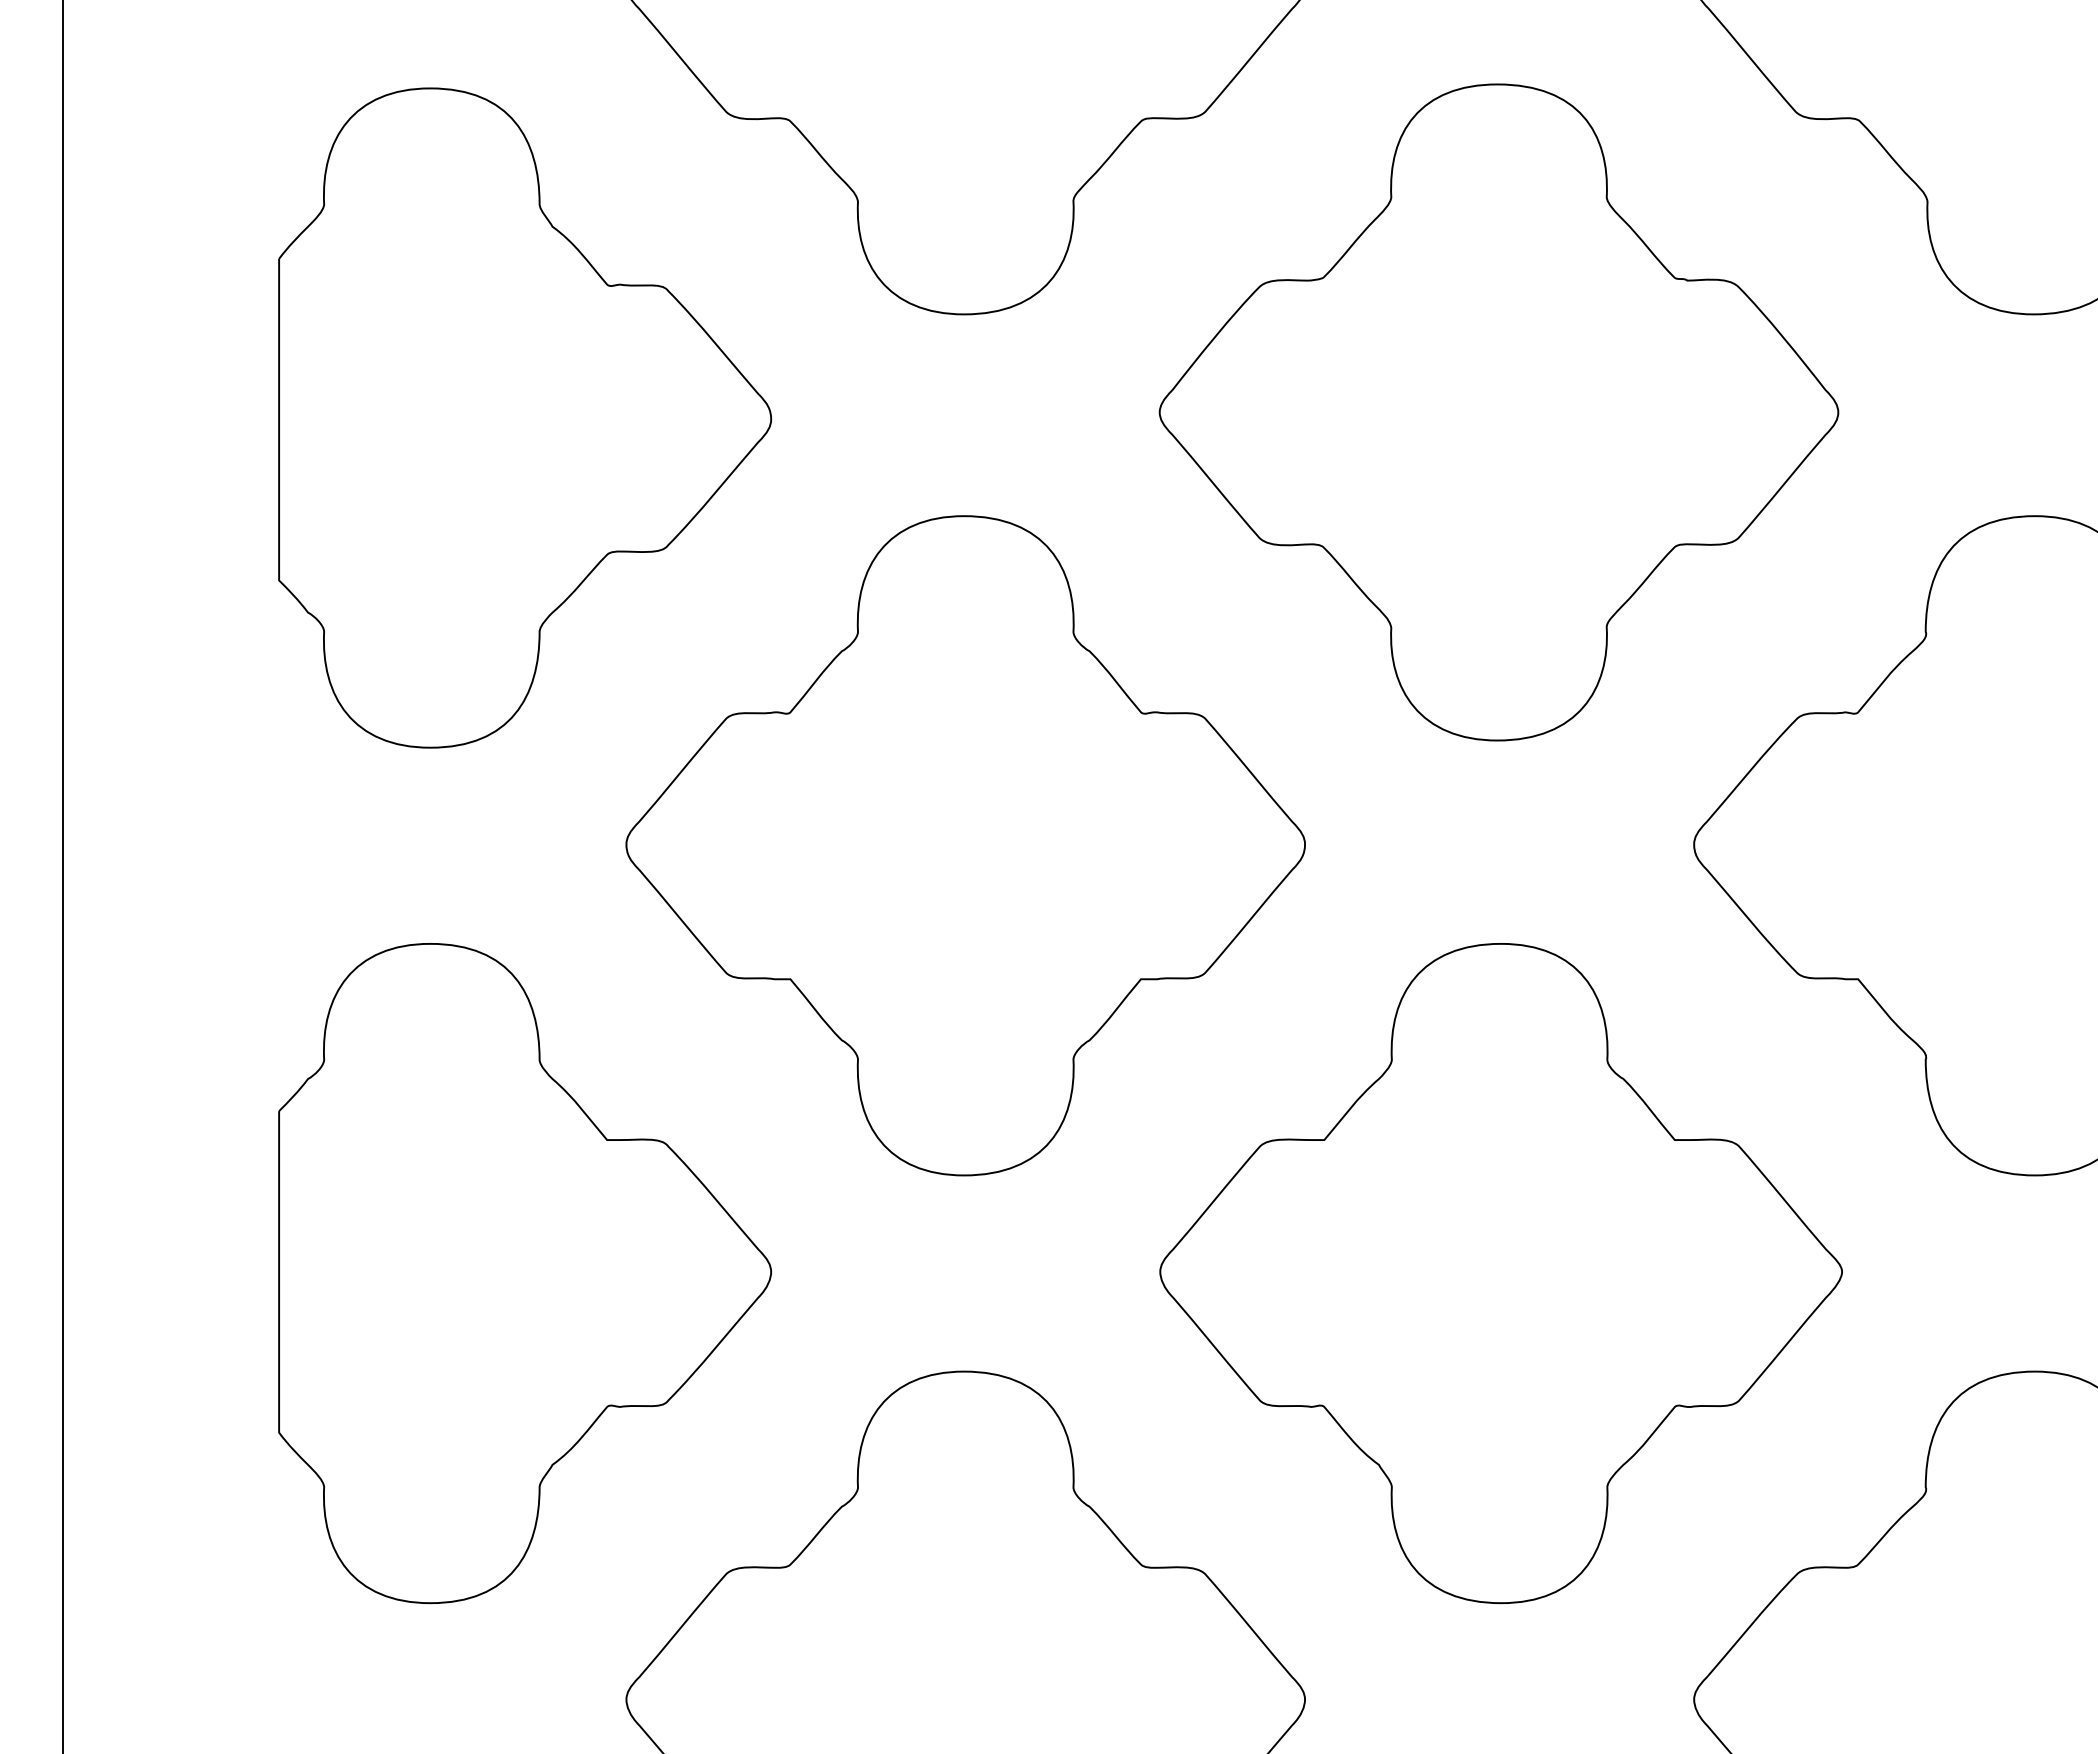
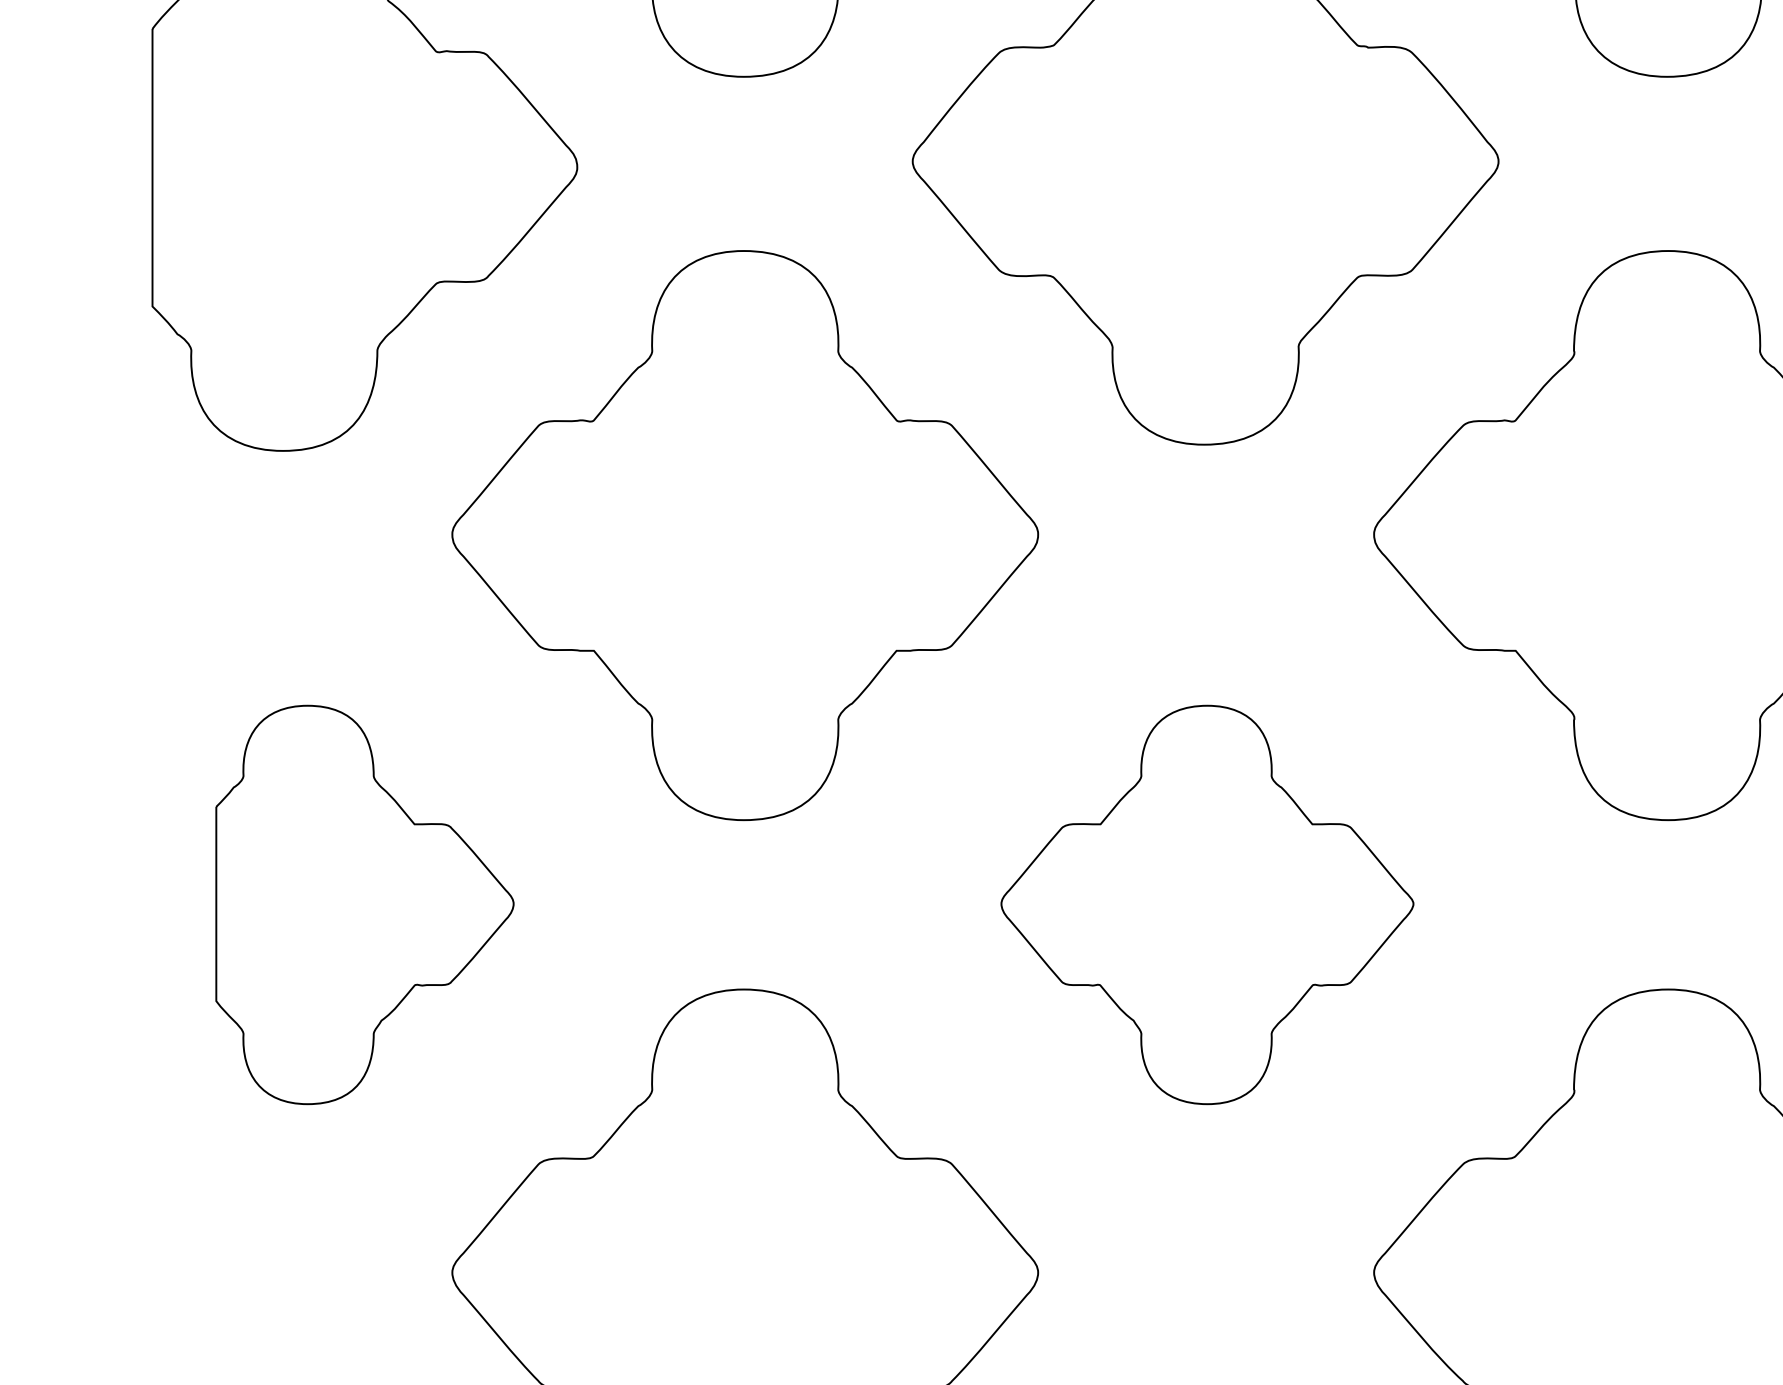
part: (525, 1273) -> (365, 904), size x0.7
part: (1500, 1273) -> (1206, 904), size x0.7

